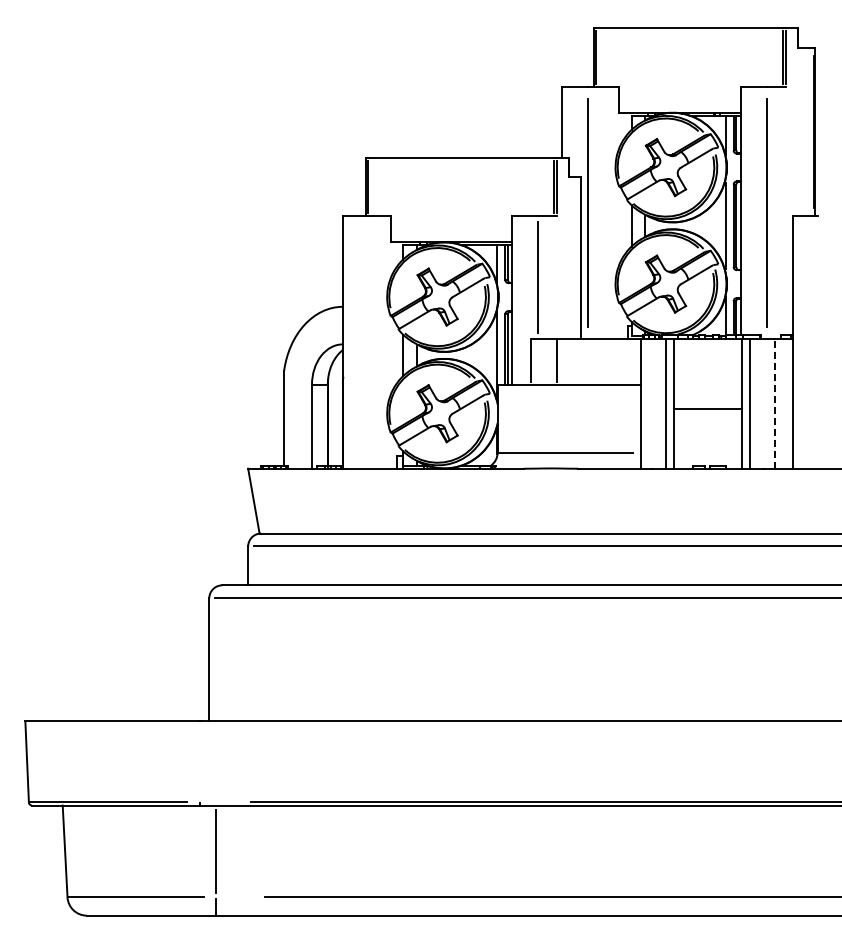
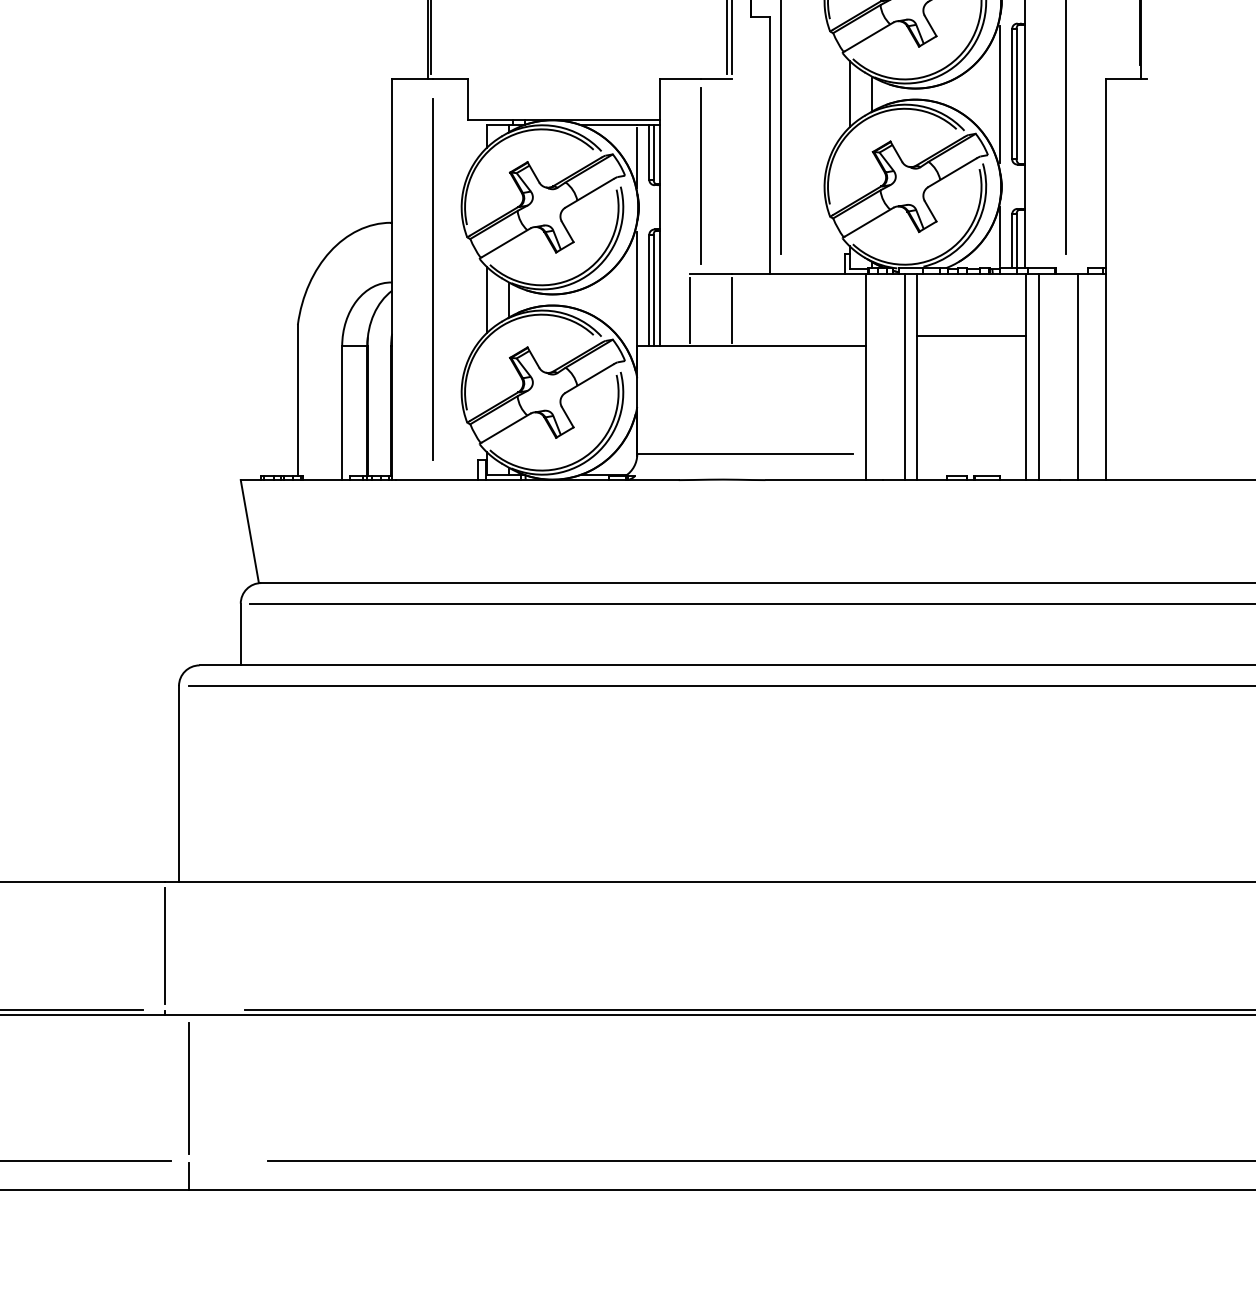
line: (369, 342) -> (433, 279), added
line: (774, 403) -> (1077, 376), dashed -> solid
line: (707, 409) -> (970, 336), moved
line: (200, 761) -> (164, 945), added

